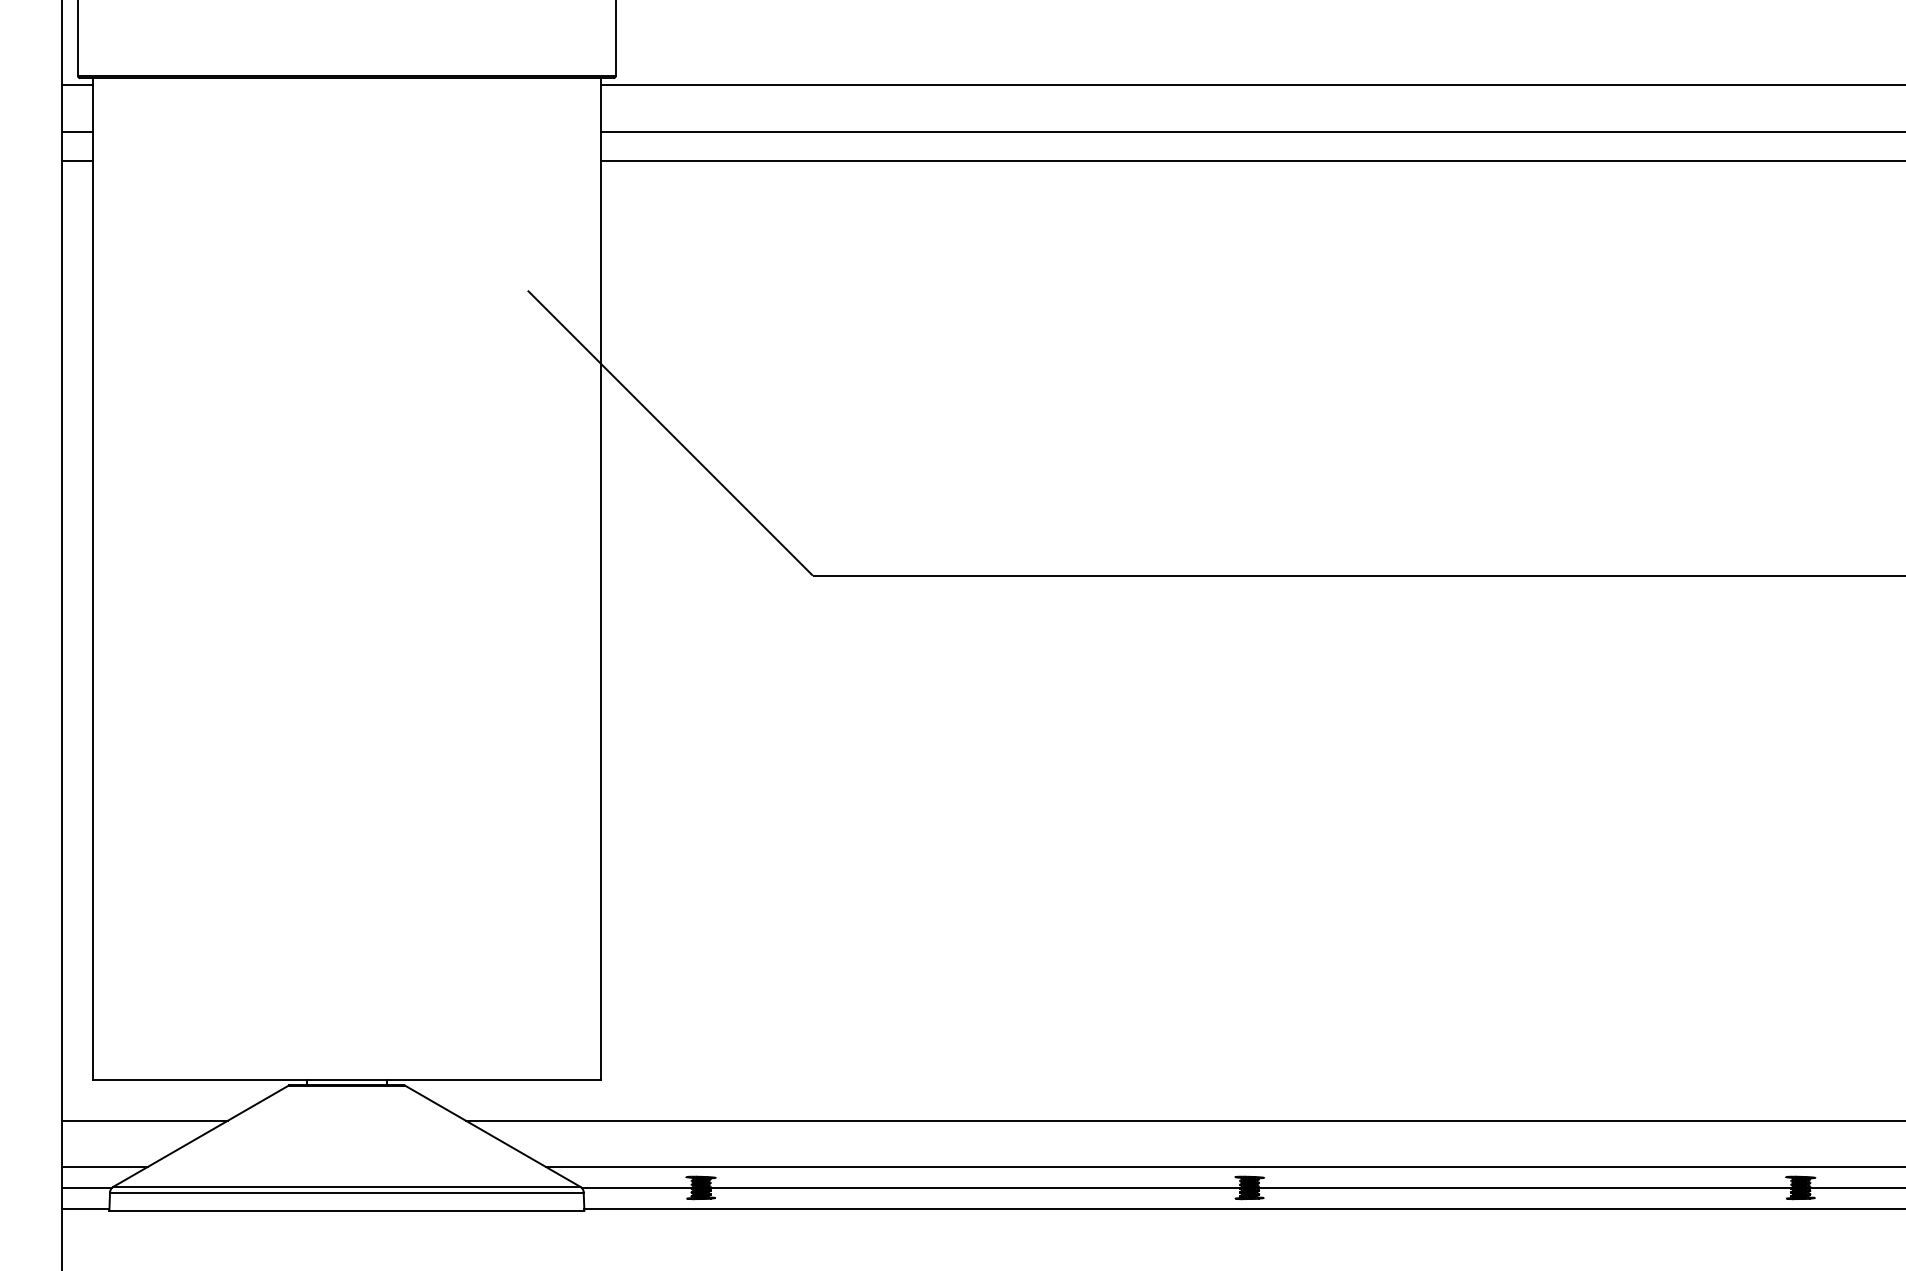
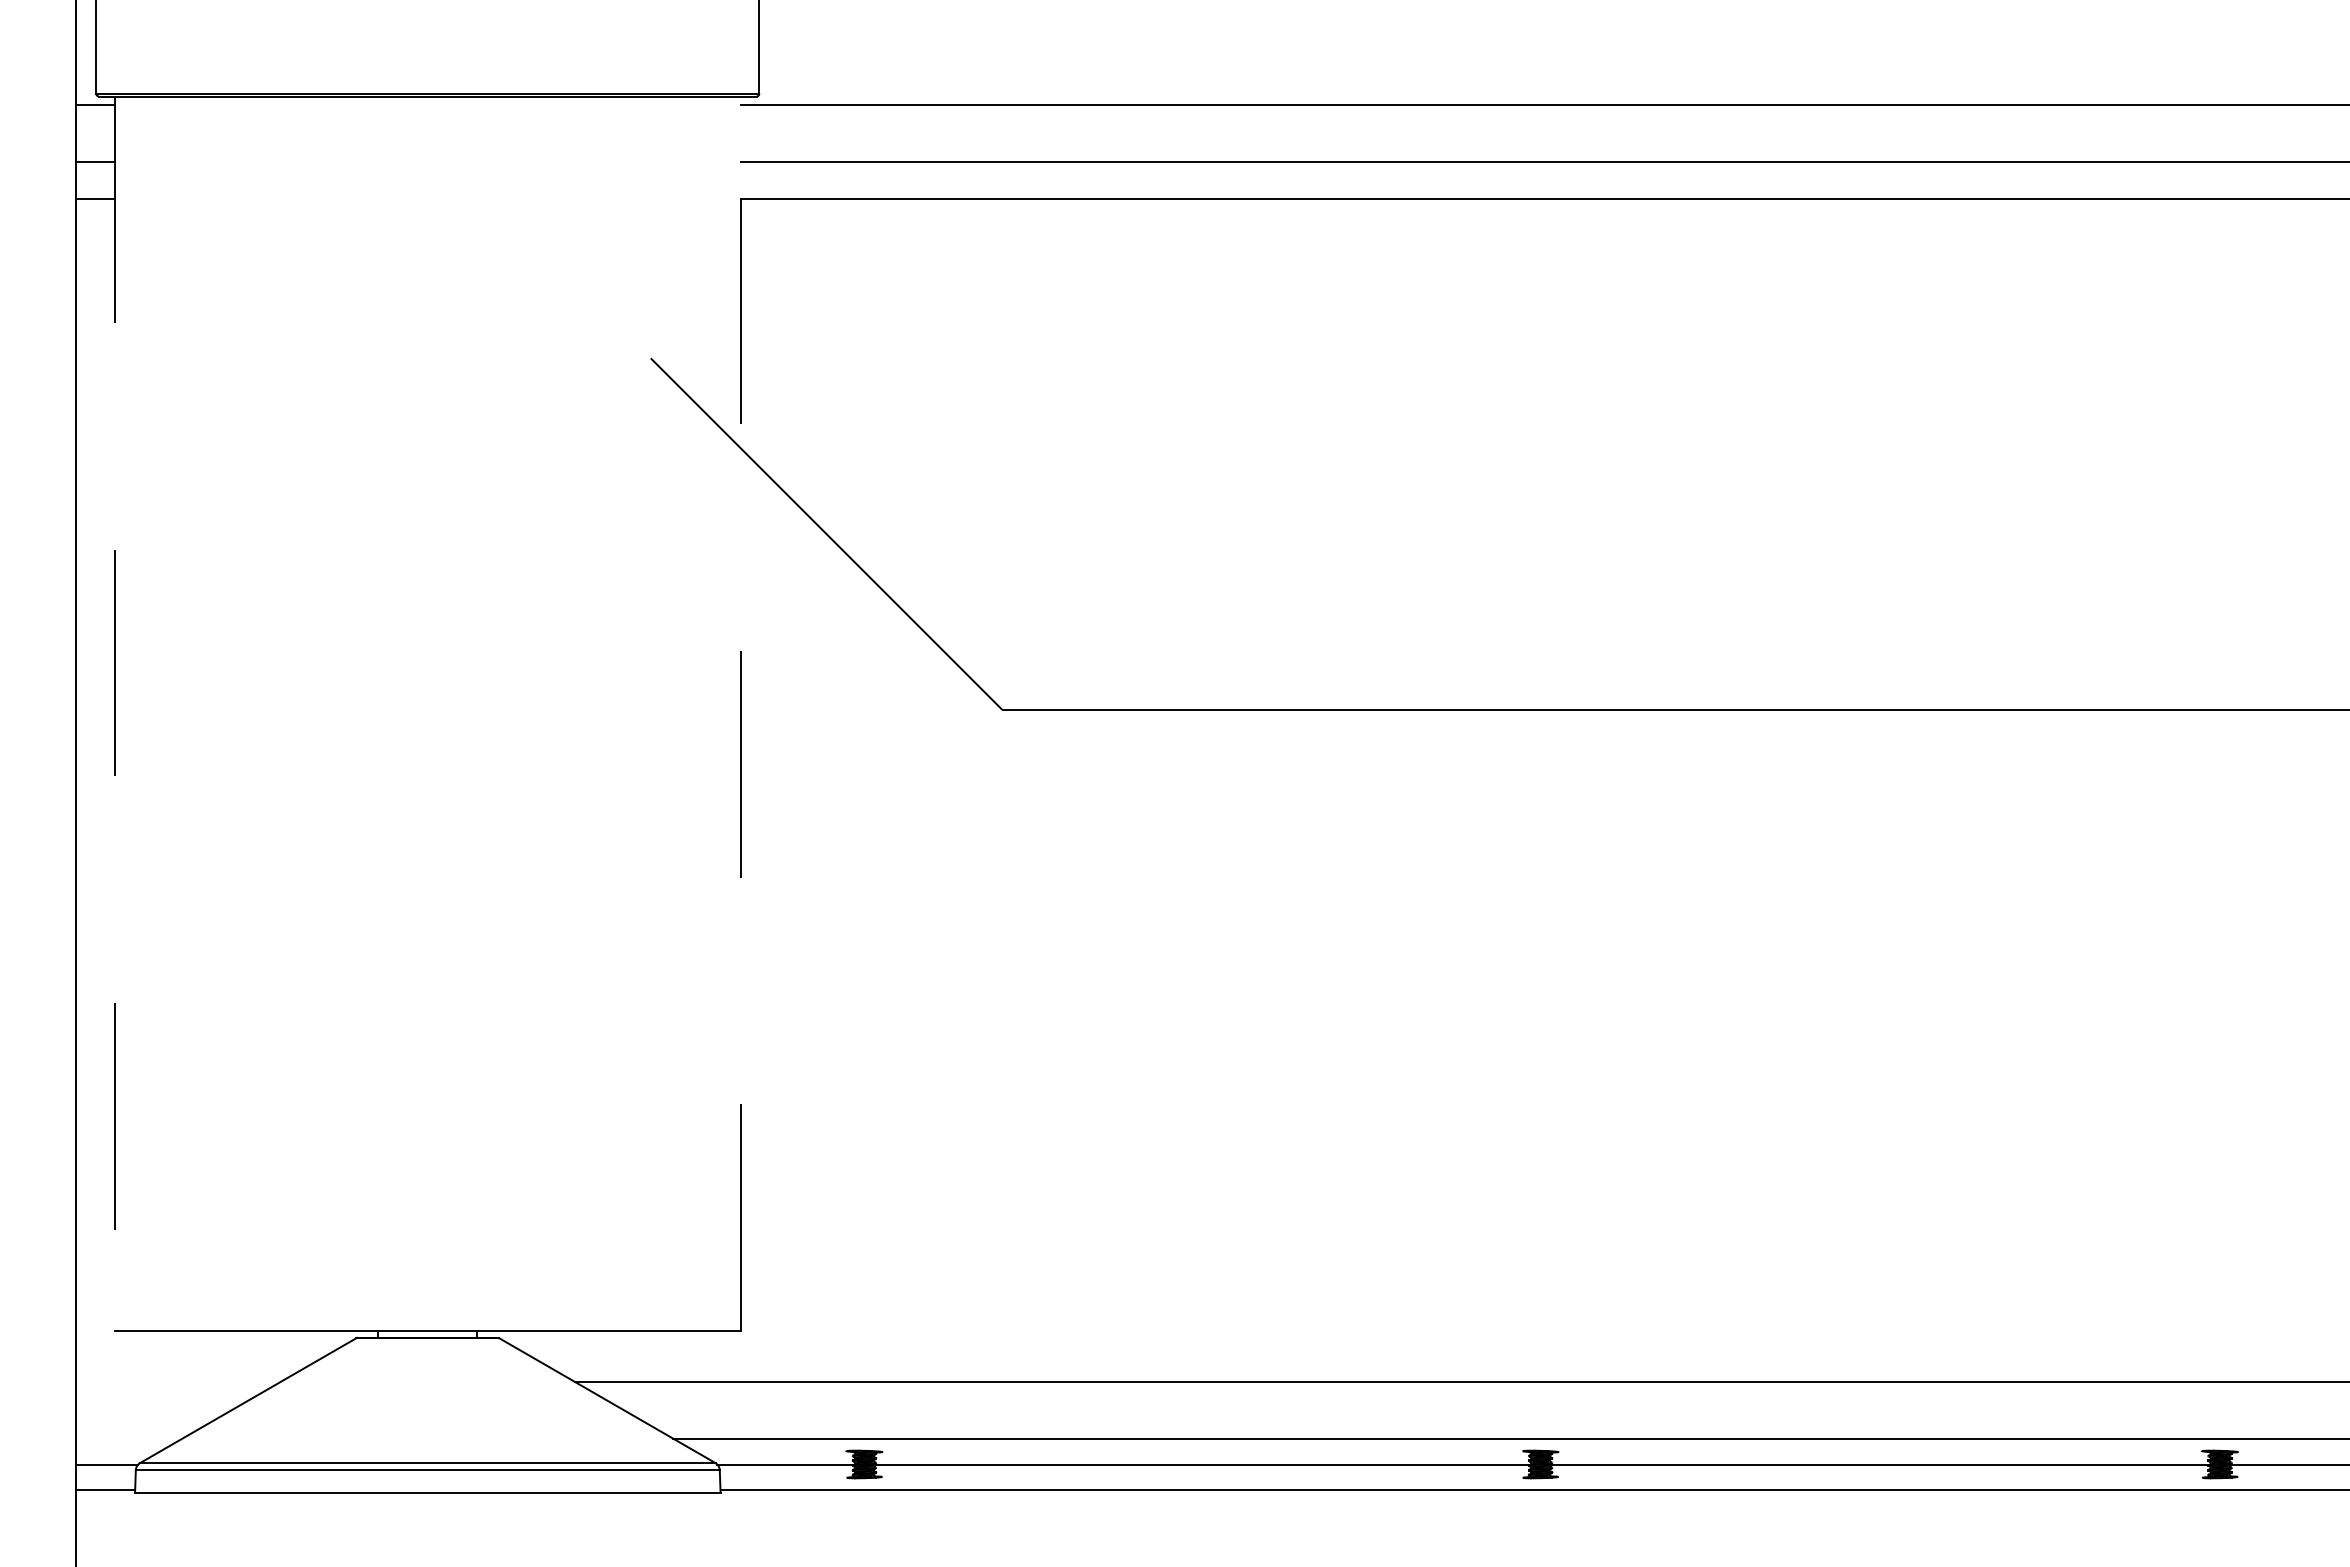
line: (600, 578) -> (740, 713), solid -> dashed
line: (93, 579) -> (115, 714), solid -> dashed
line: (144, 1120) -> (178, 1381), removed
line: (104, 1166) -> (129, 1438), removed

